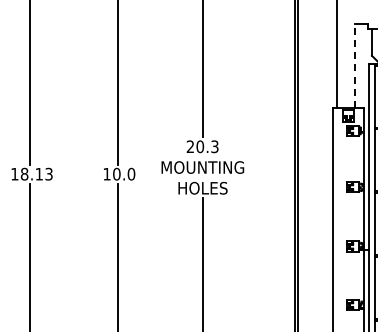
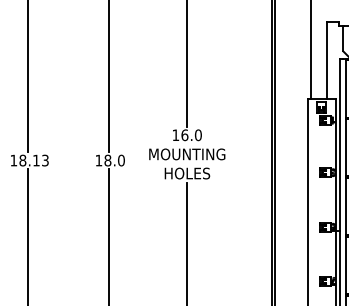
line: (354, 65) -> (327, 60), dashed -> solid
text: (202, 146) -> (186, 135), 20.3 -> 16.0
text: (116, 174) -> (107, 160), 10.0 -> 18.0

